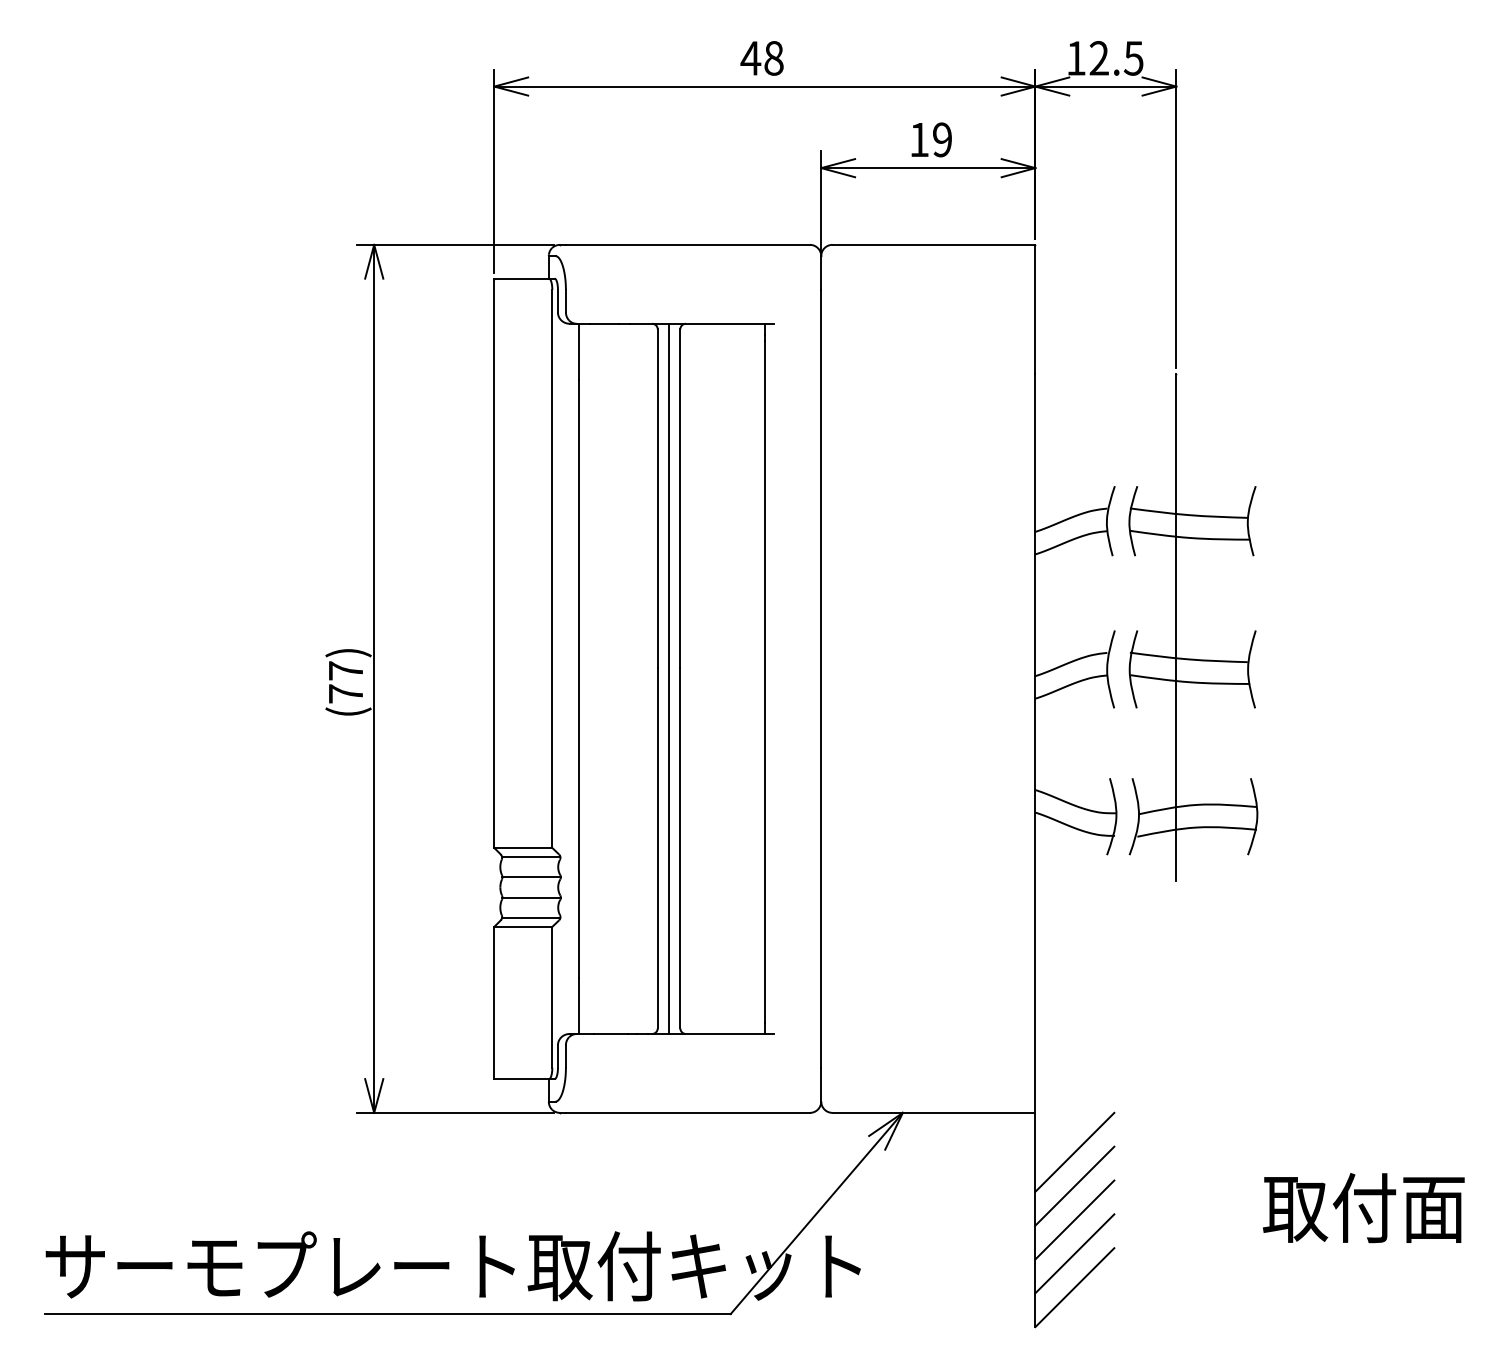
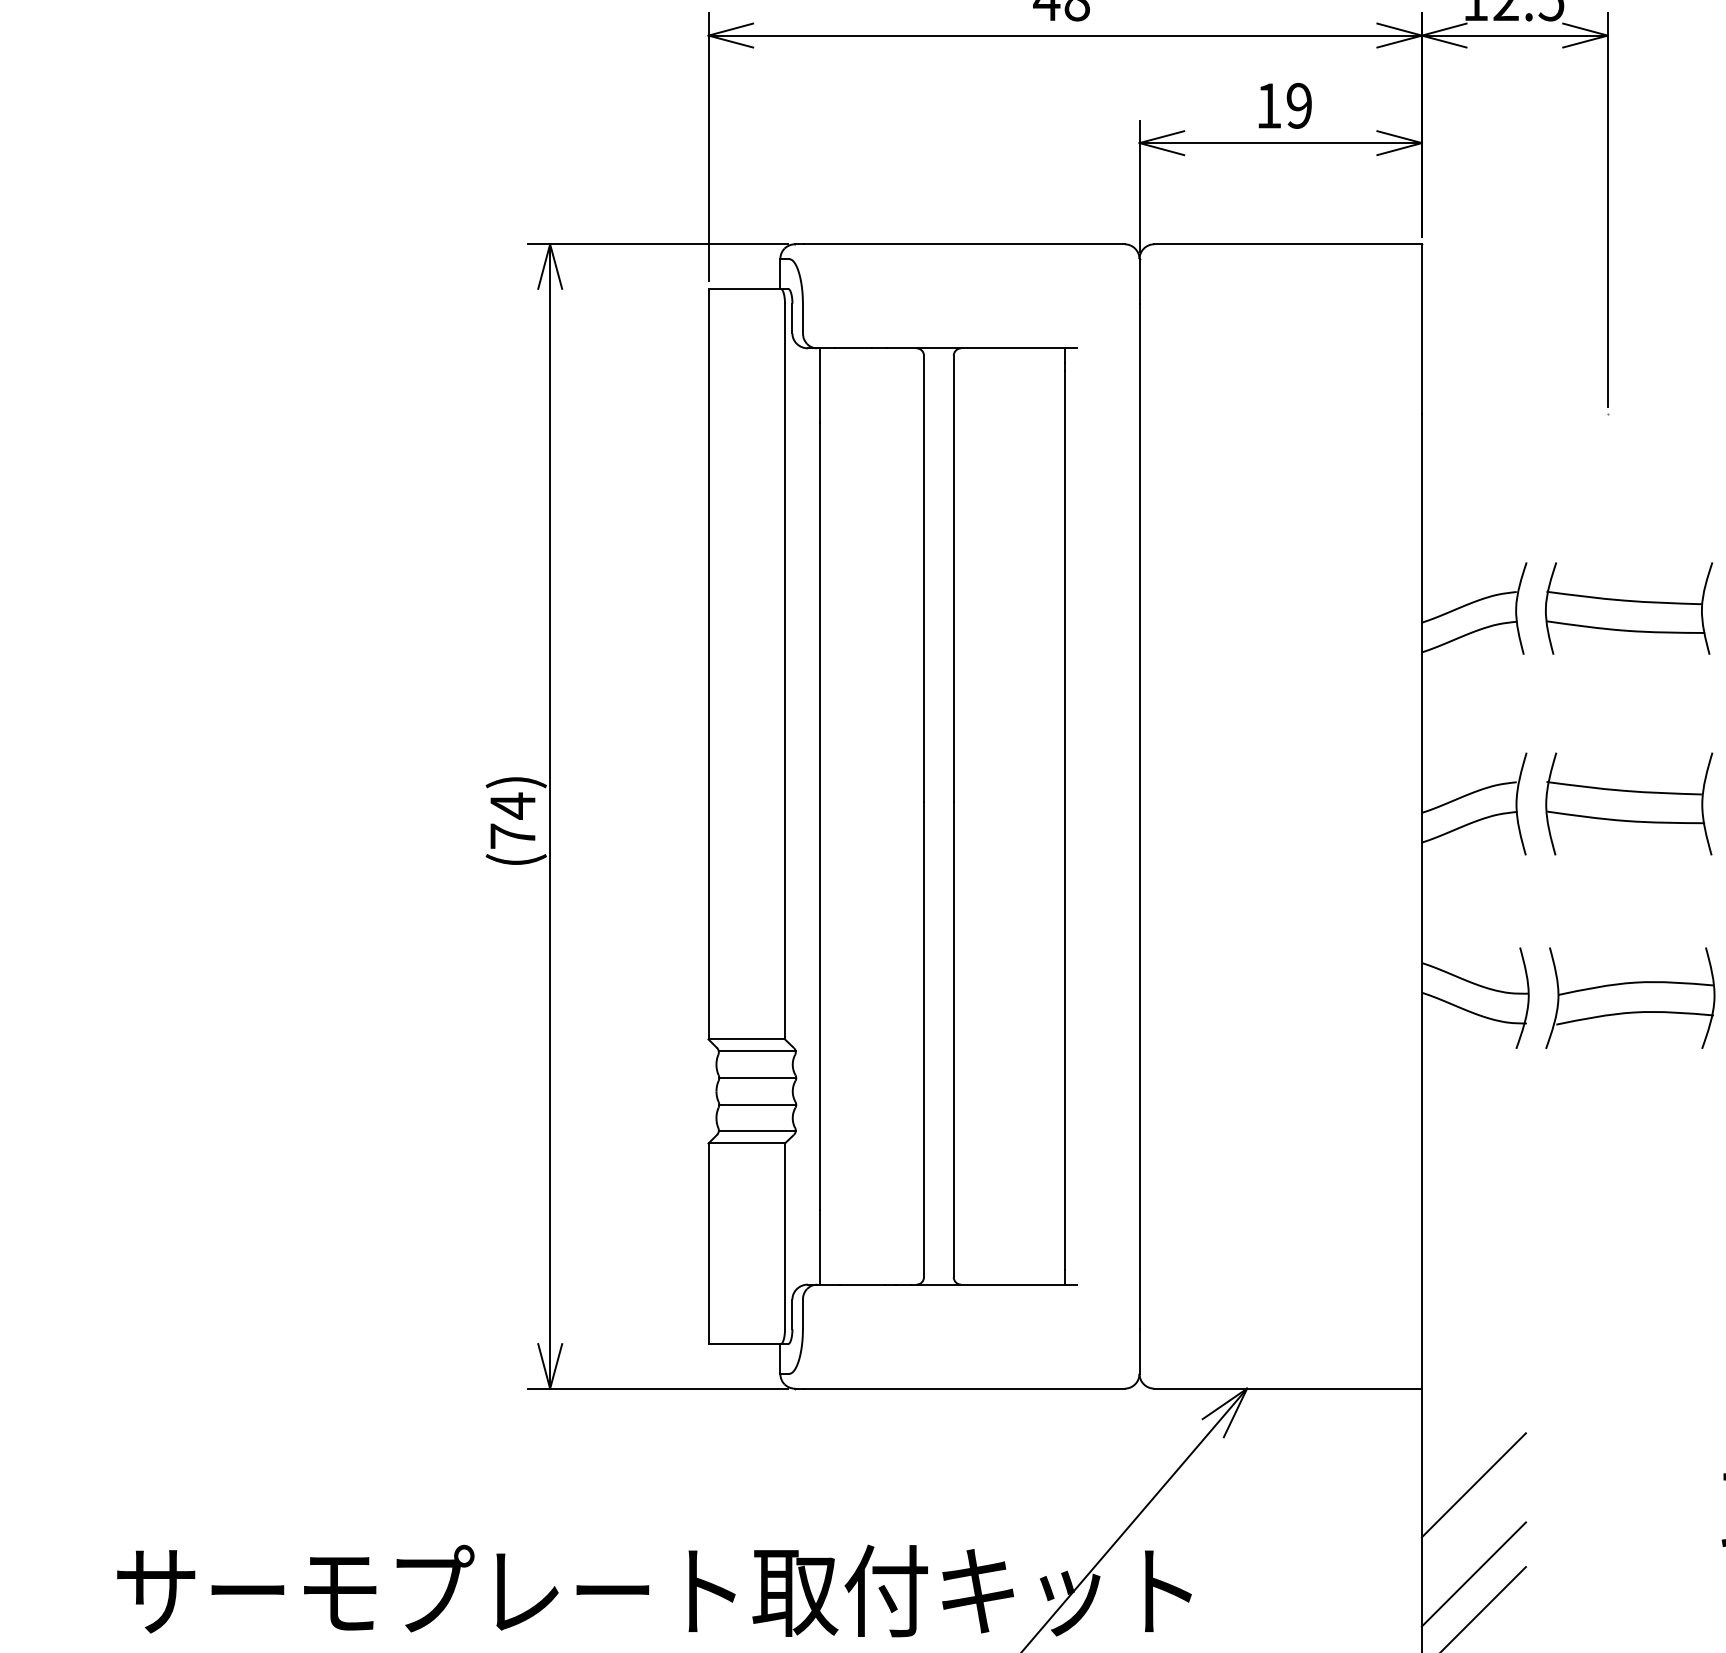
line: (1176, 627) -> (1607, 748), removed
text: (345, 670) -> (512, 805), (77) -> (74)
line: (669, 678) -> (939, 815), removed
line: (1074, 1151) -> (1473, 1439), removed
line: (1074, 1219) -> (1473, 1529), removed

